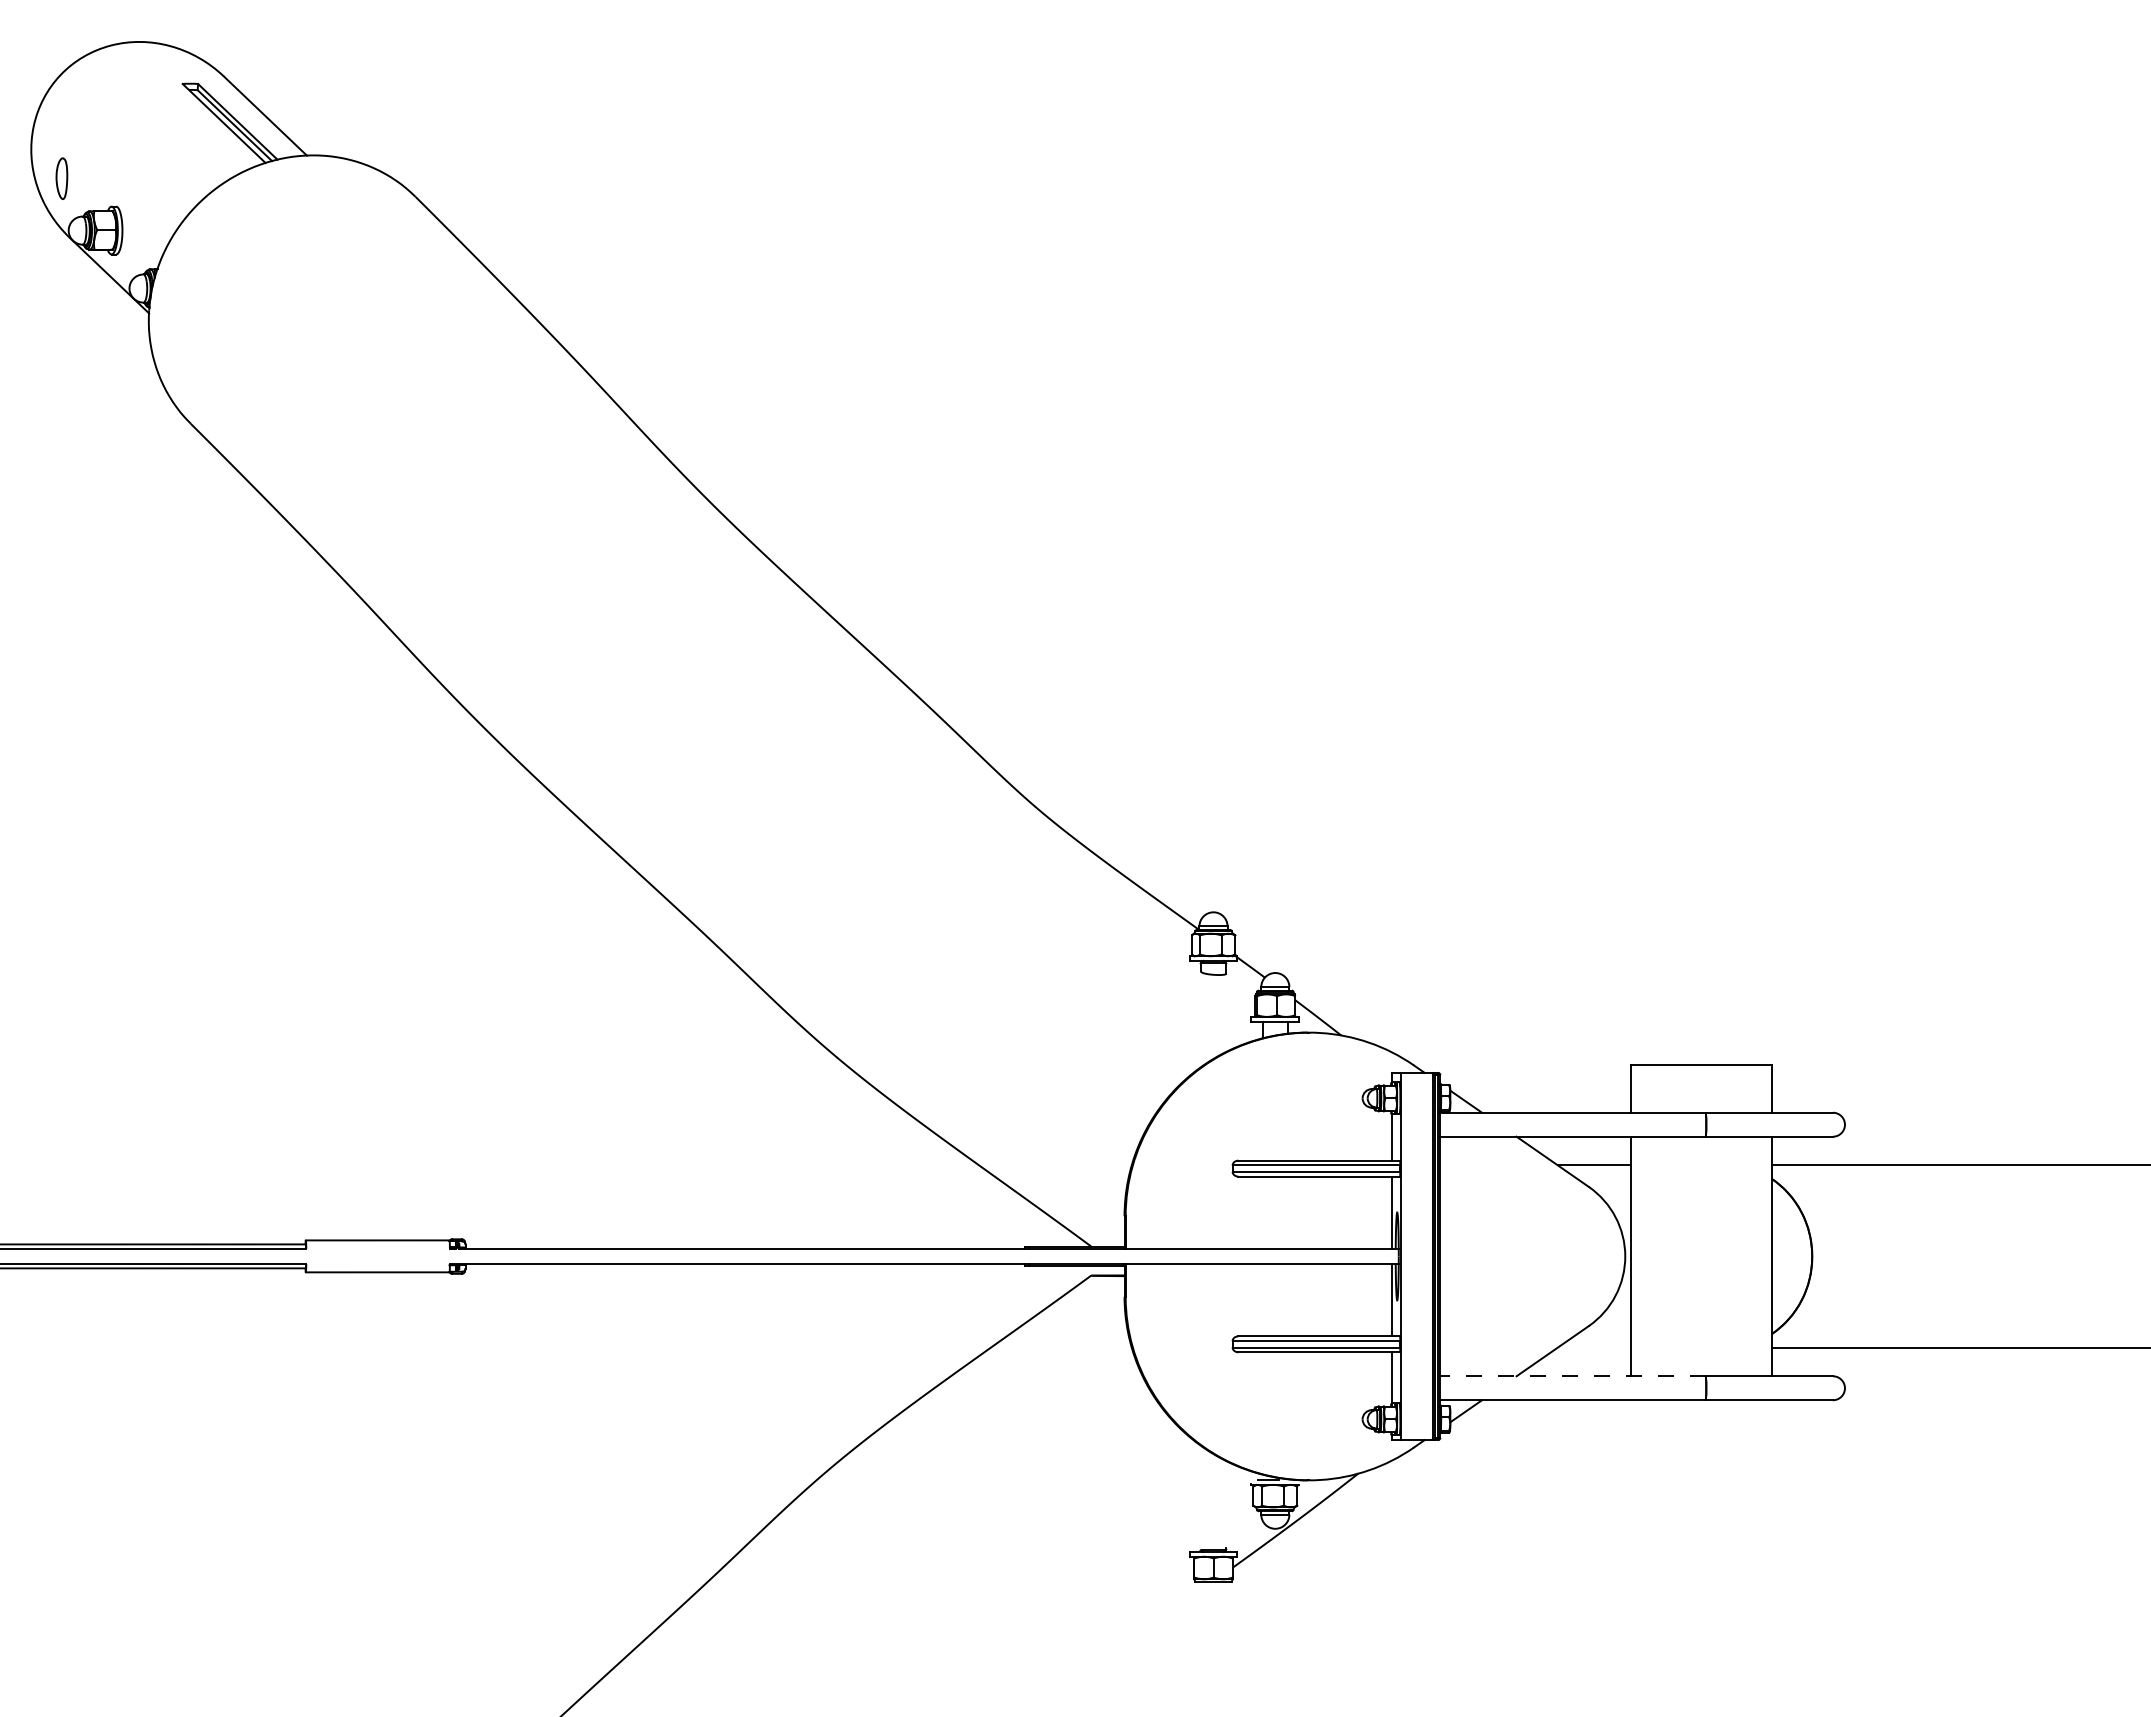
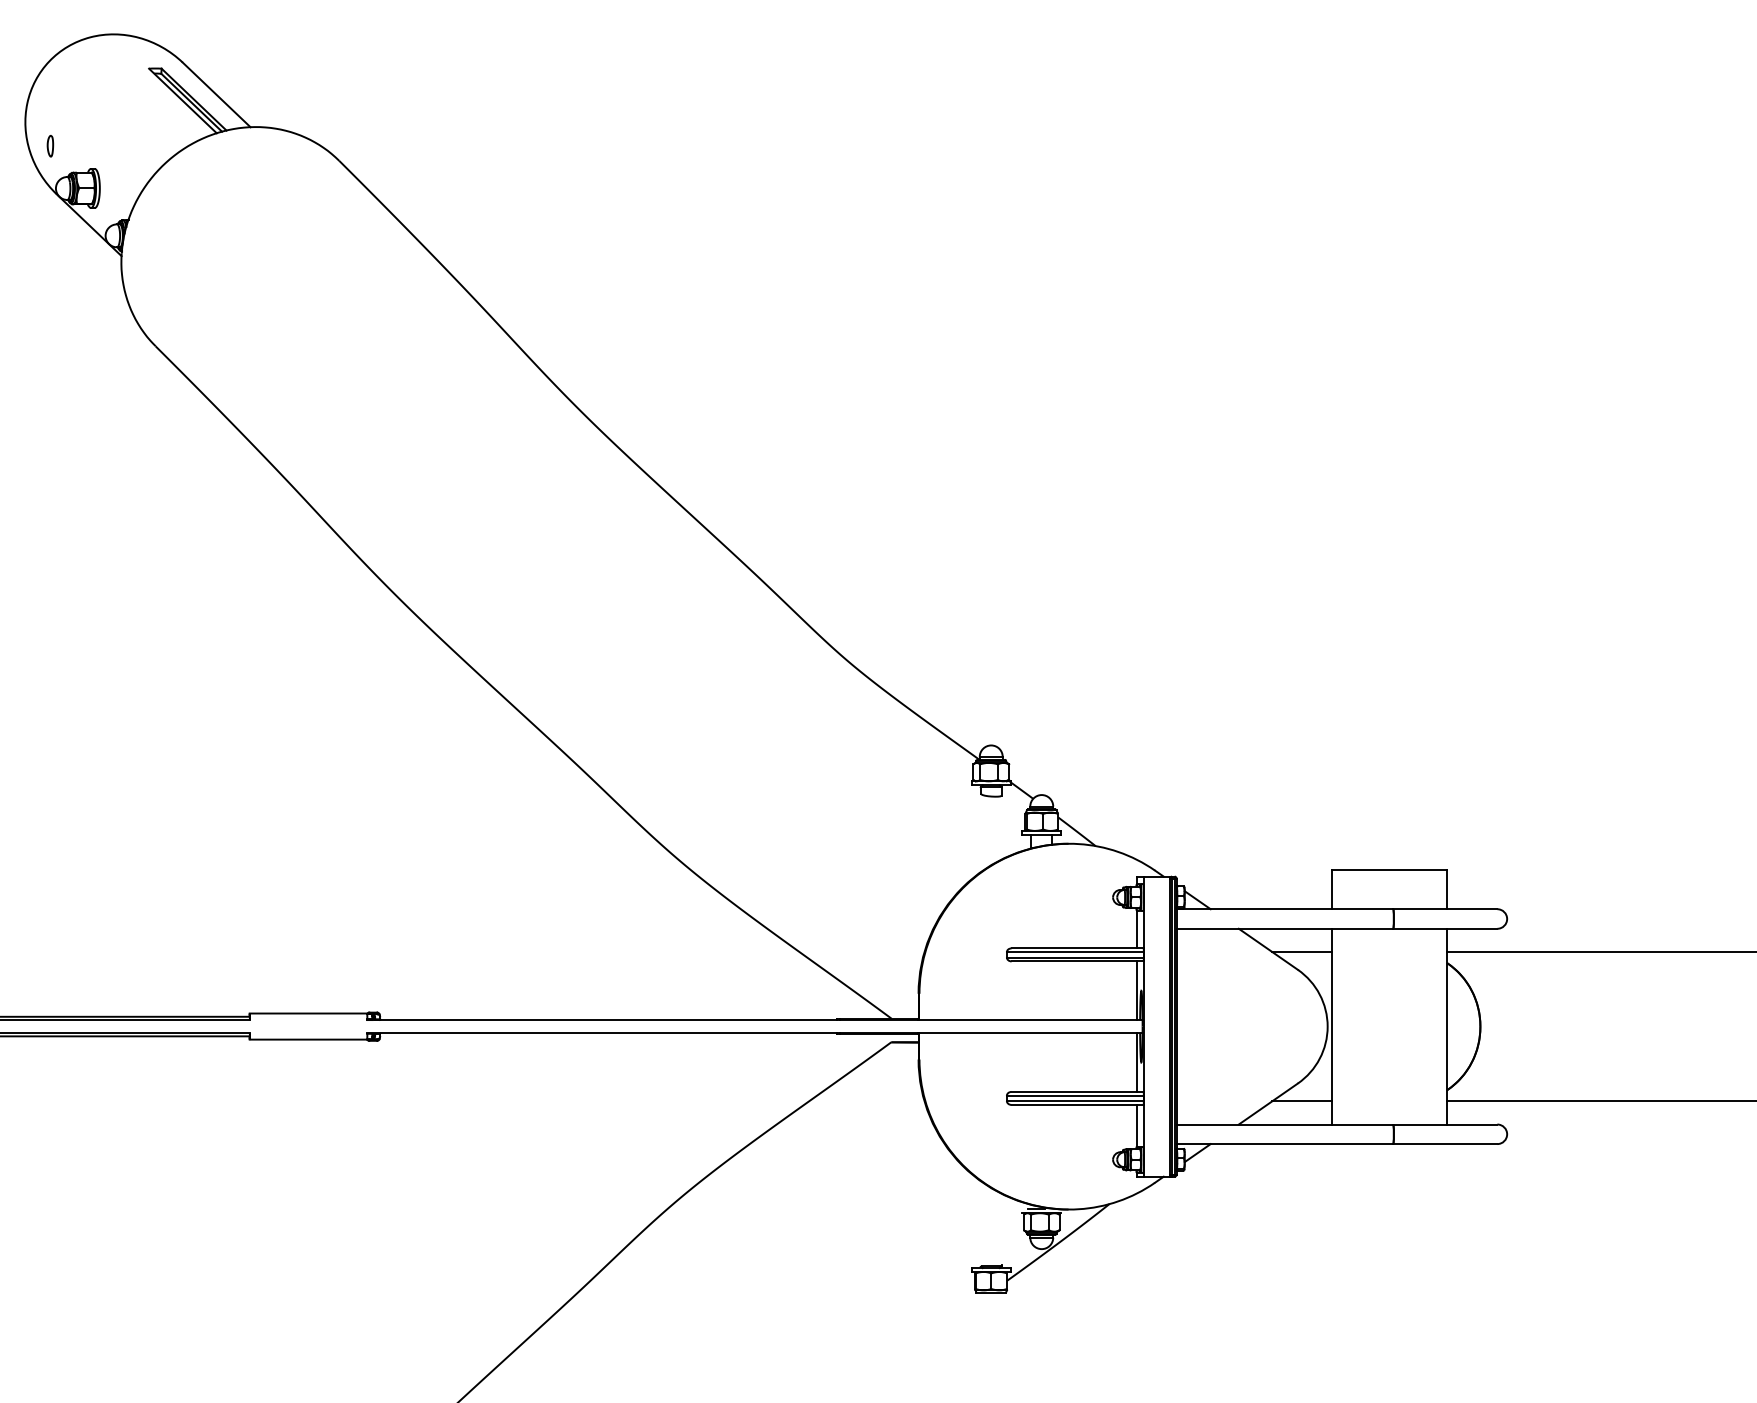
part: (61, 178) -> (50, 145), size x0.62
line: (1593, 1347) -> (1301, 1101), added
line: (1573, 1376) -> (1285, 1124), dashed -> solid

